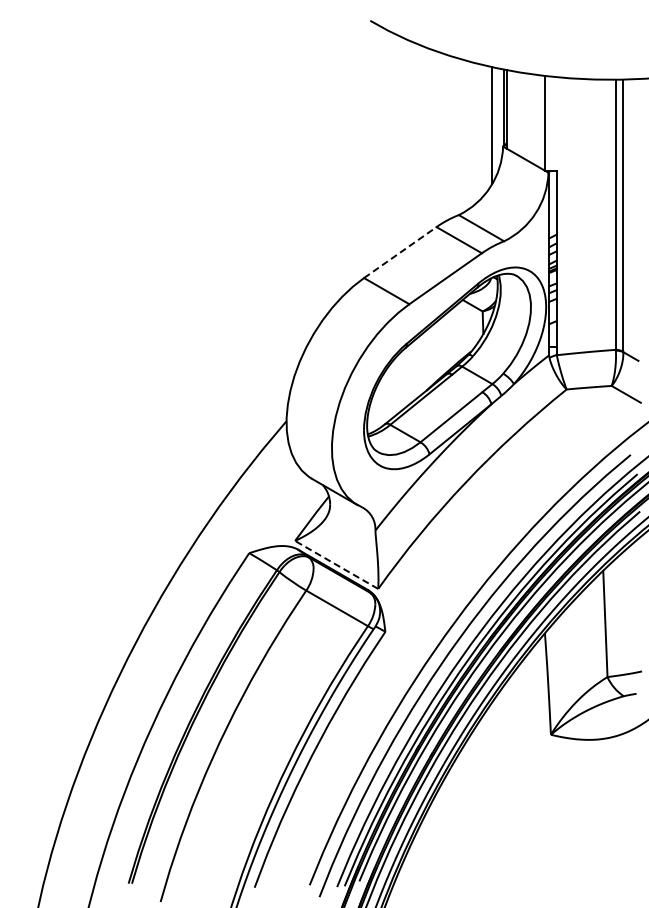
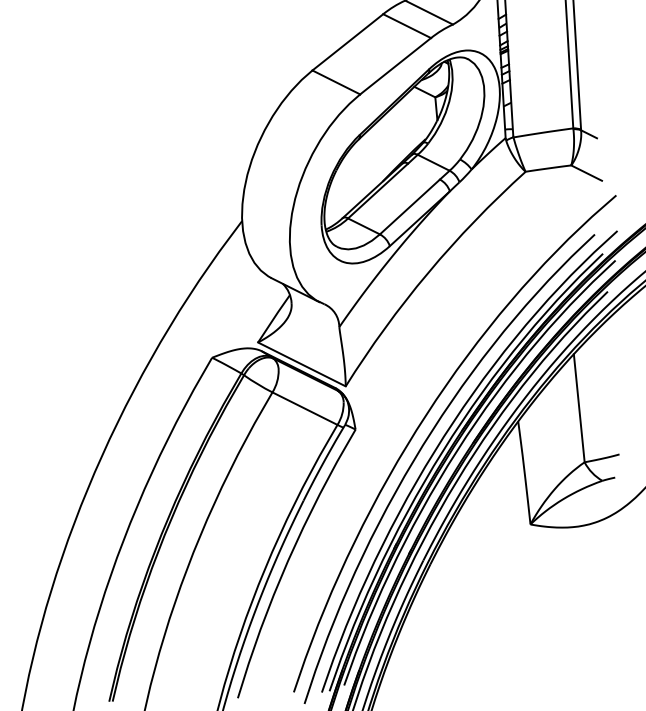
line: (400, 252) -> (348, 42), dashed -> solid
line: (336, 564) -> (301, 363), dashed -> solid

